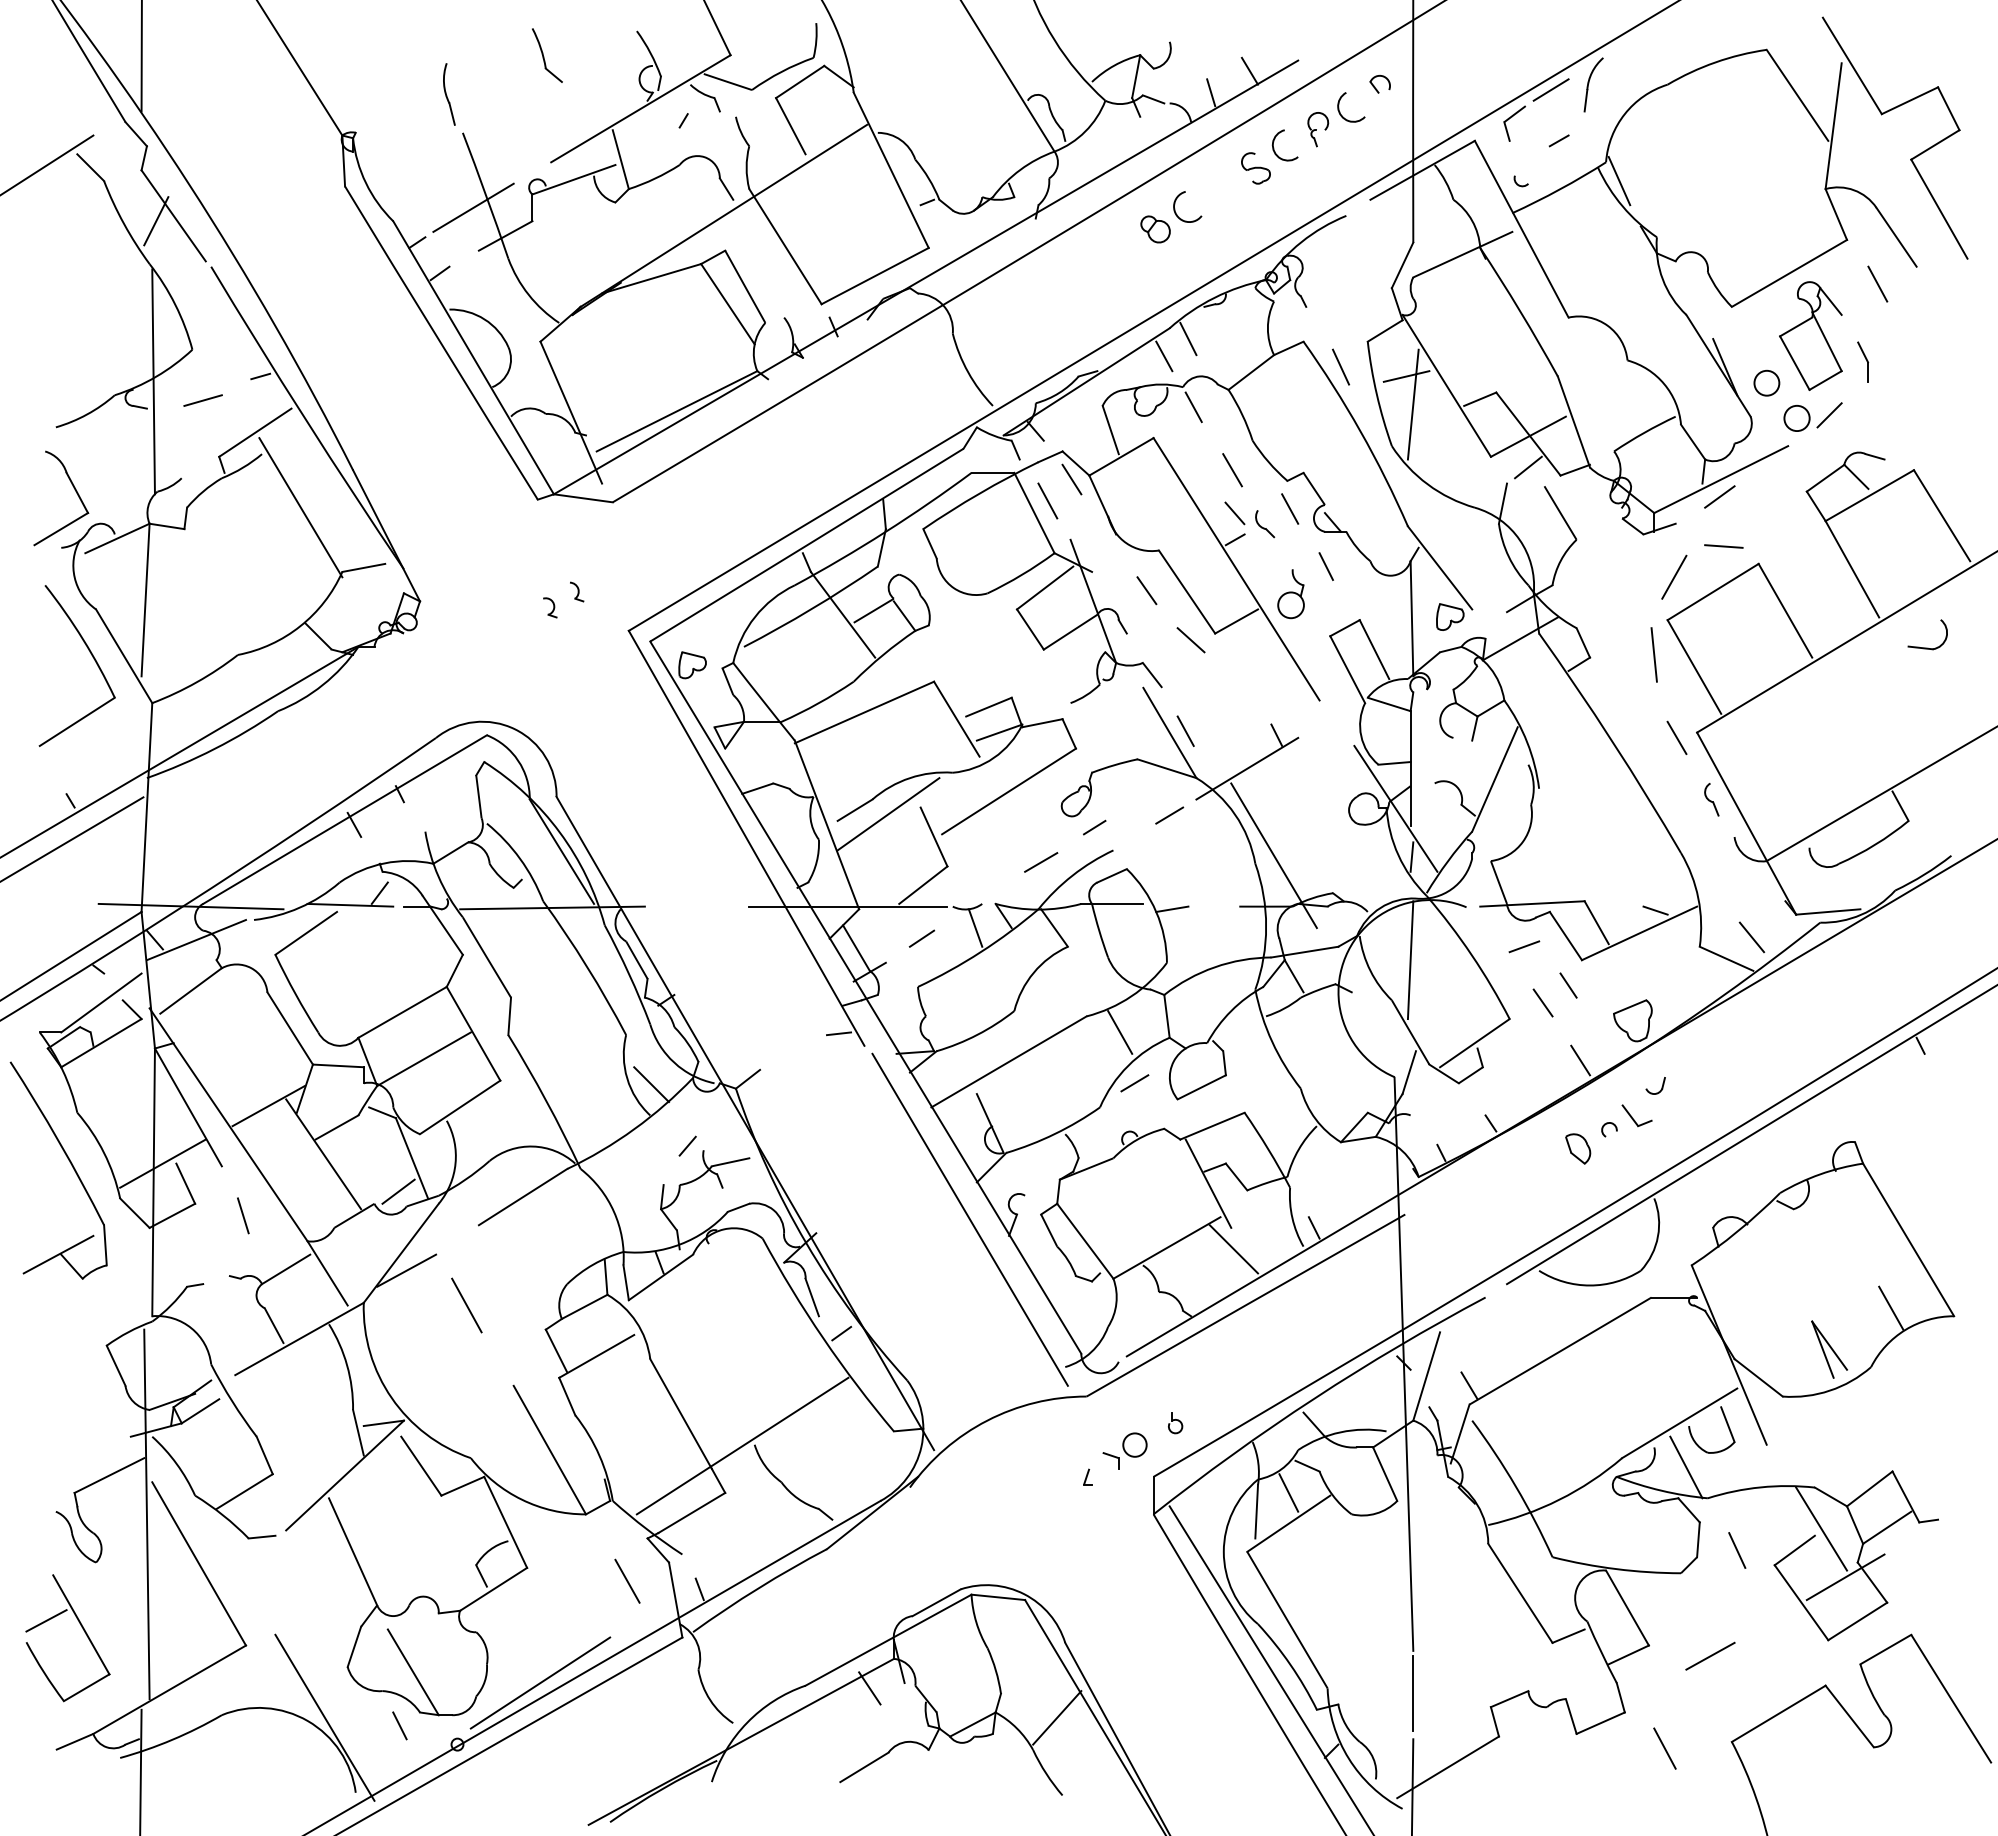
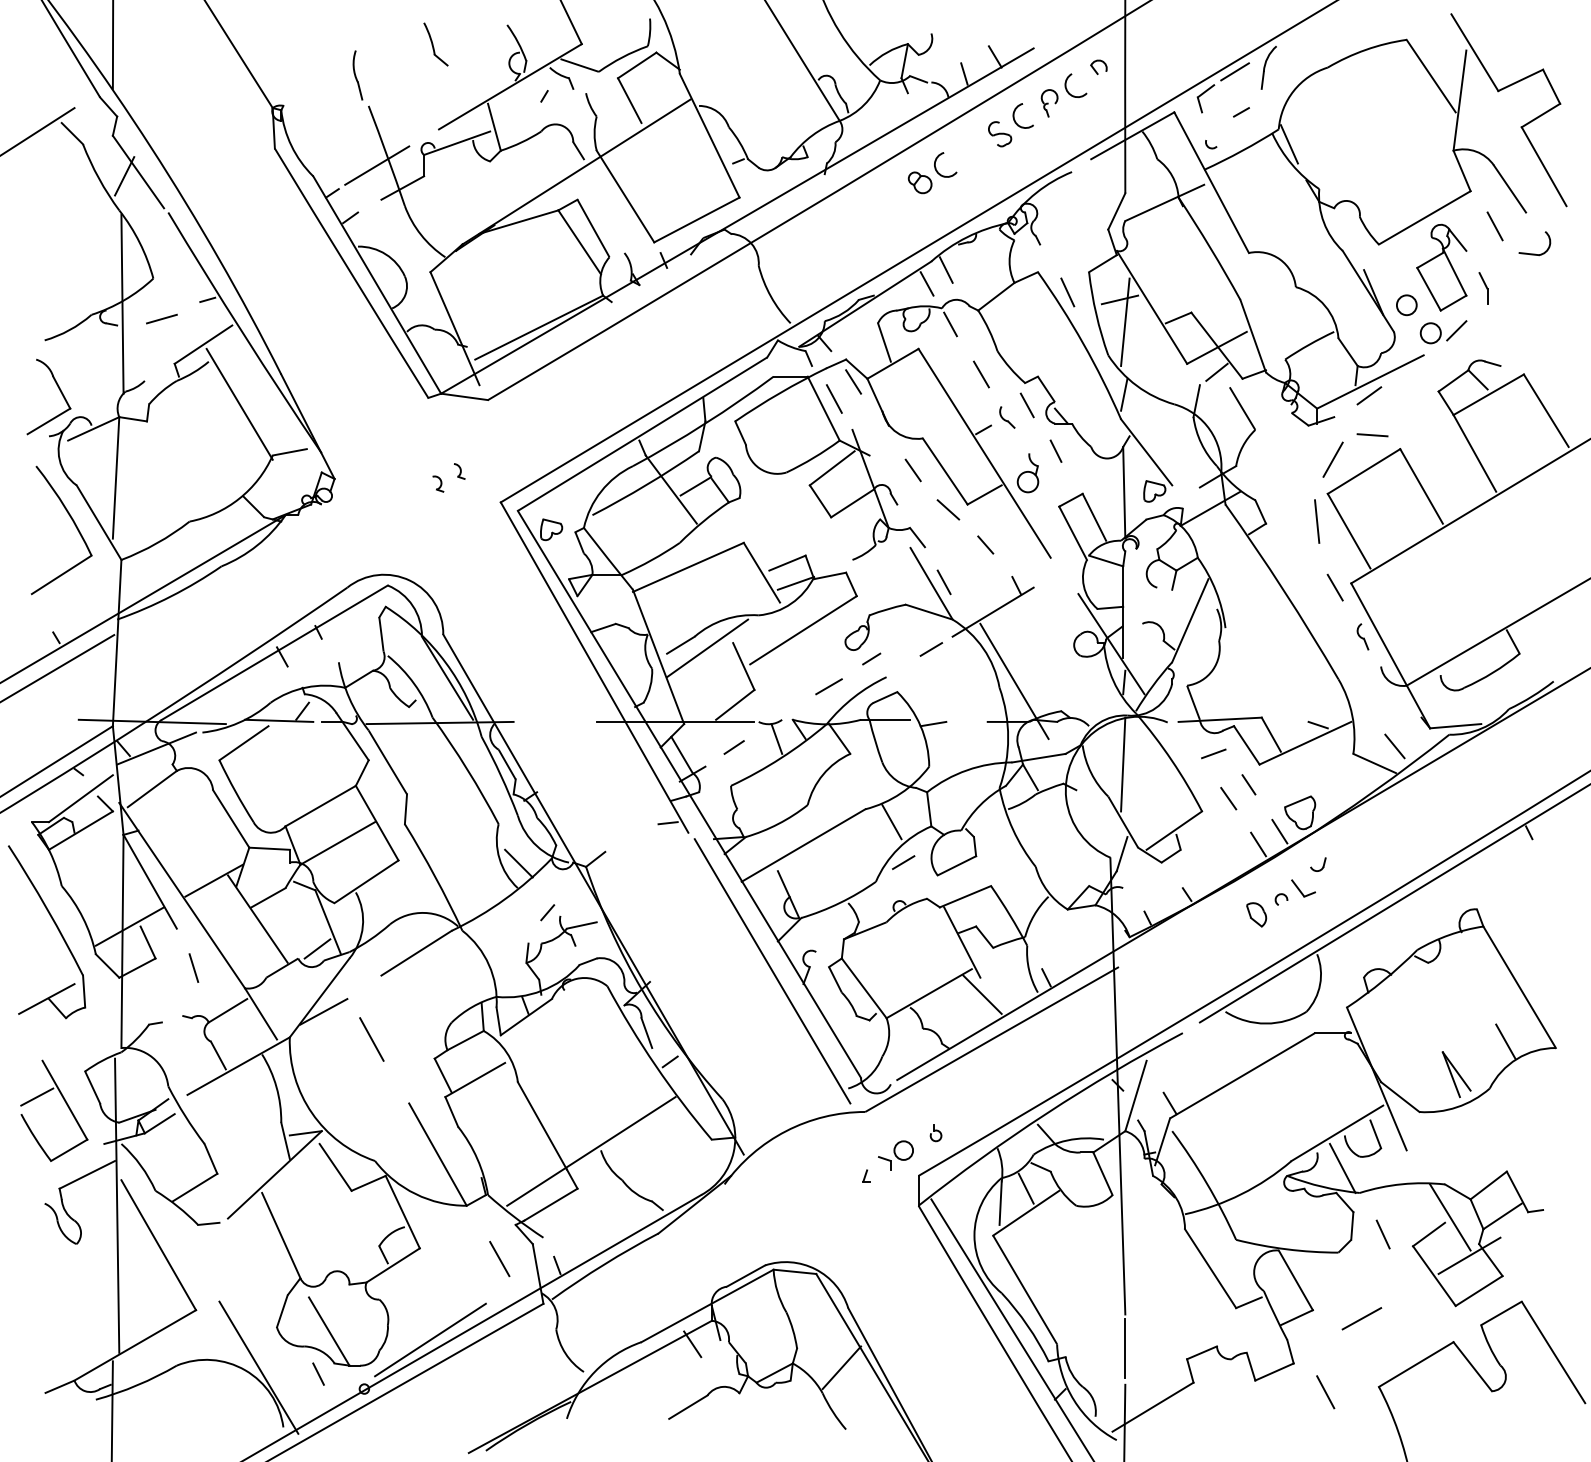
line: (1411, 495) -> (1123, 394), added
line: (1234, 513) -> (985, 545), moved
part: (1927, 647) -> (1534, 253), moved
line: (1607, 1044) -> (1279, 831), added
part: (82, 1629) -> (65, 1103), moved

